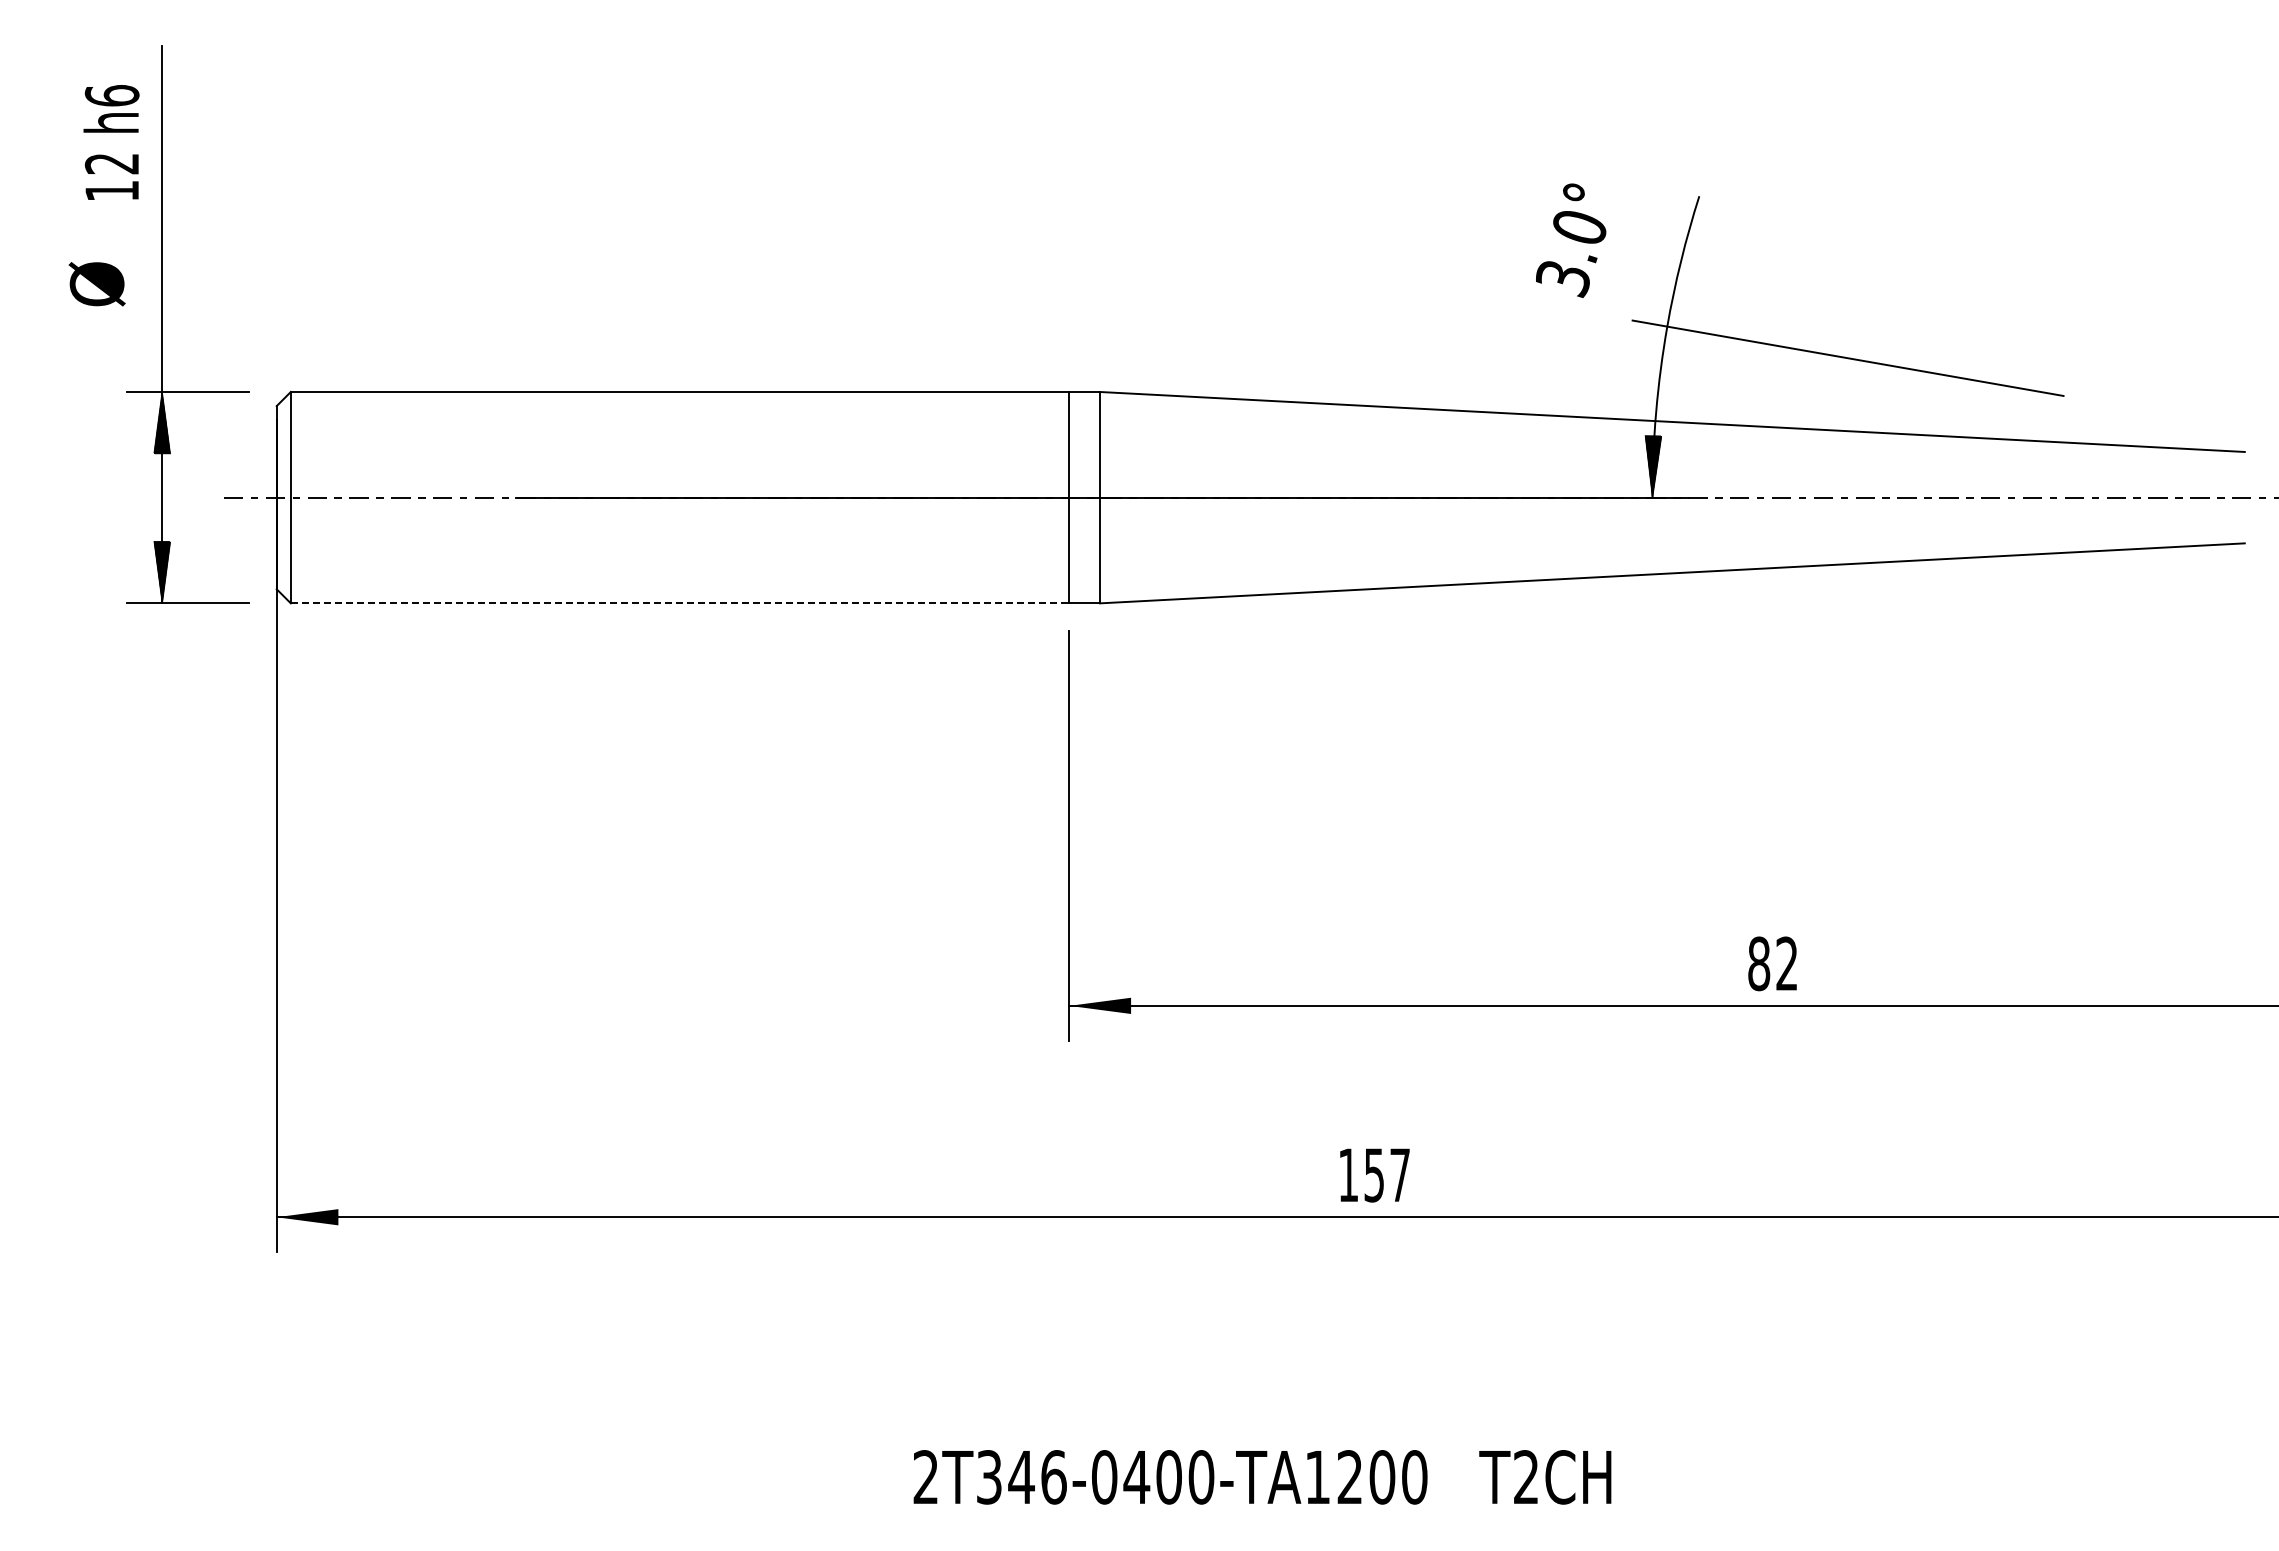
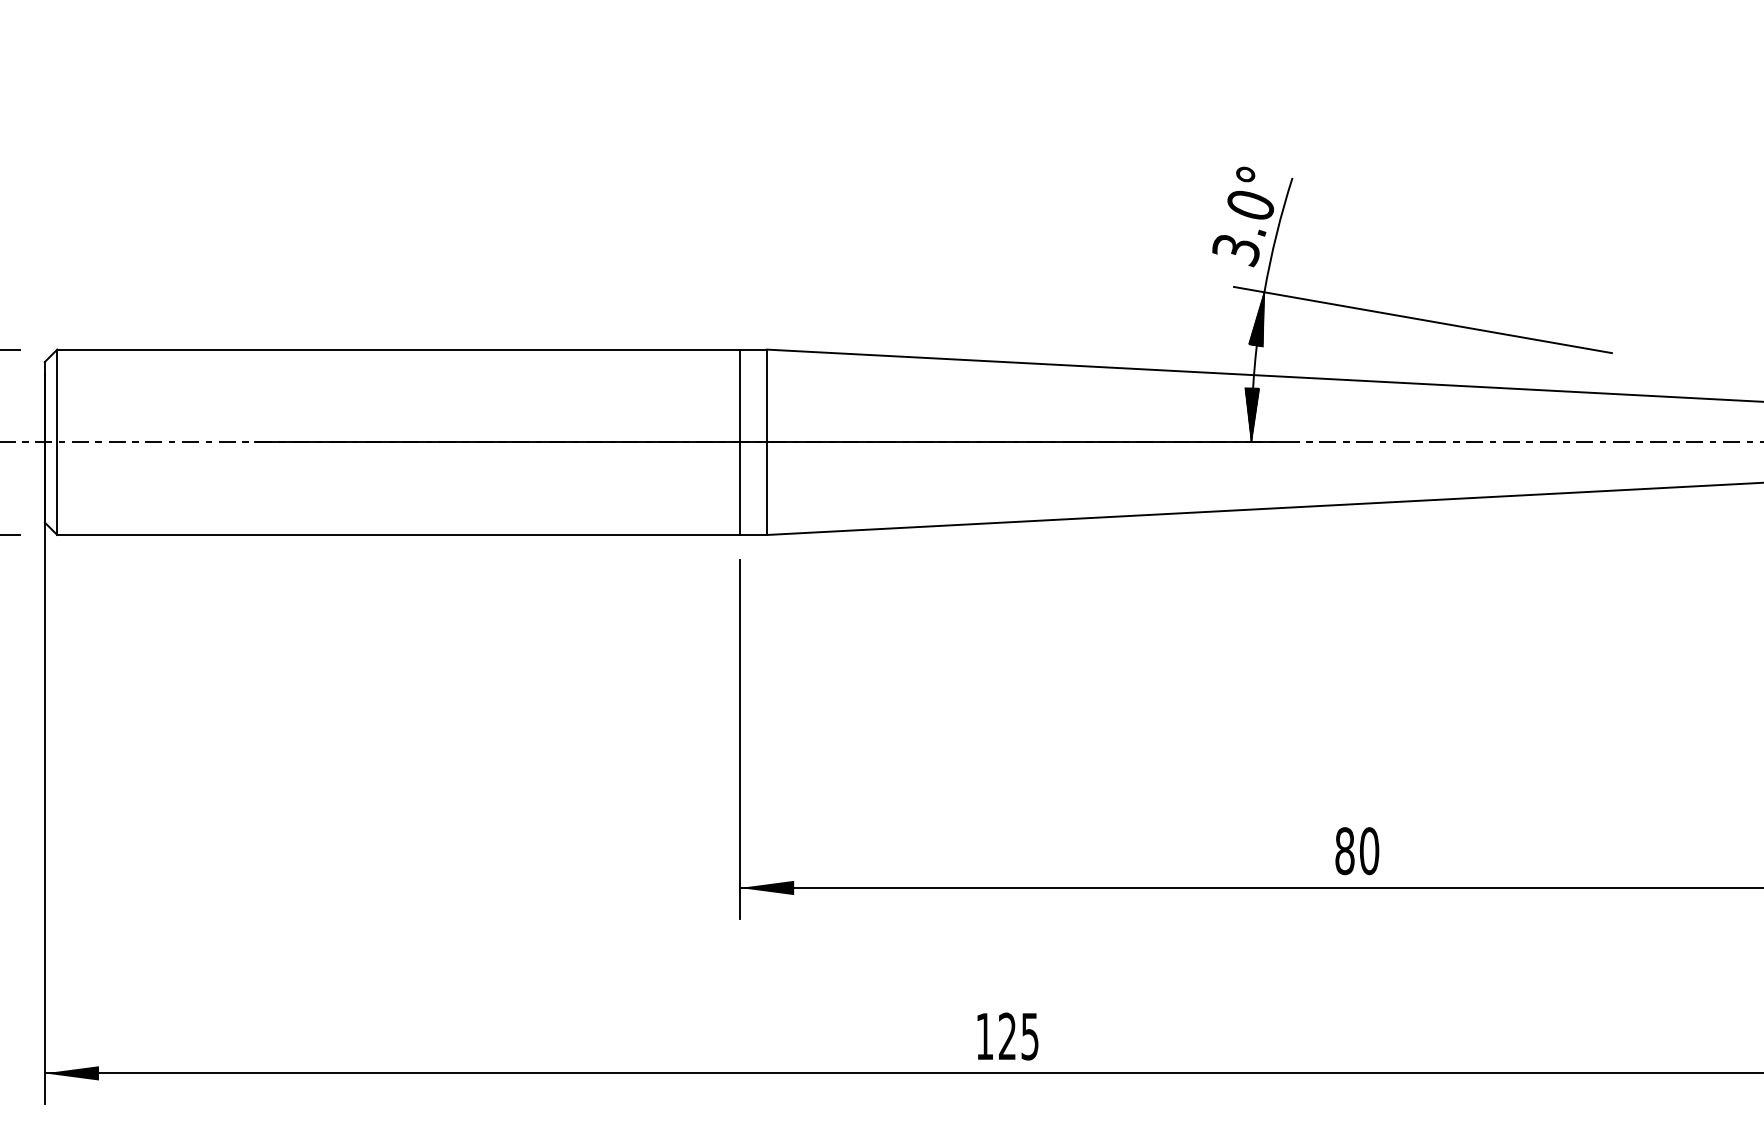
text: (1571, 240) -> (1243, 216), moved
hatch: (1658, 357) -> (1256, 319), added
line: (680, 603) -> (398, 535), dashed -> solid
text: (1787, 963) -> (1369, 850), 82 -> 80
text: (1386, 1174) -> (1018, 1035), 157 -> 125

